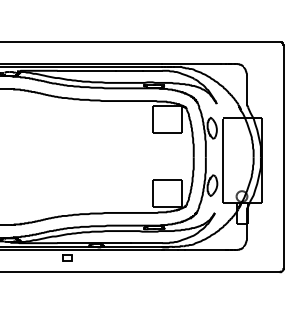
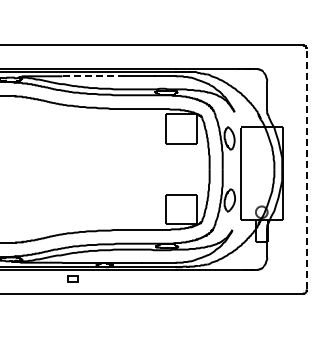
line: (87, 70) -> (94, 76), solid -> dashed
line: (284, 157) -> (307, 169), solid -> dashed

